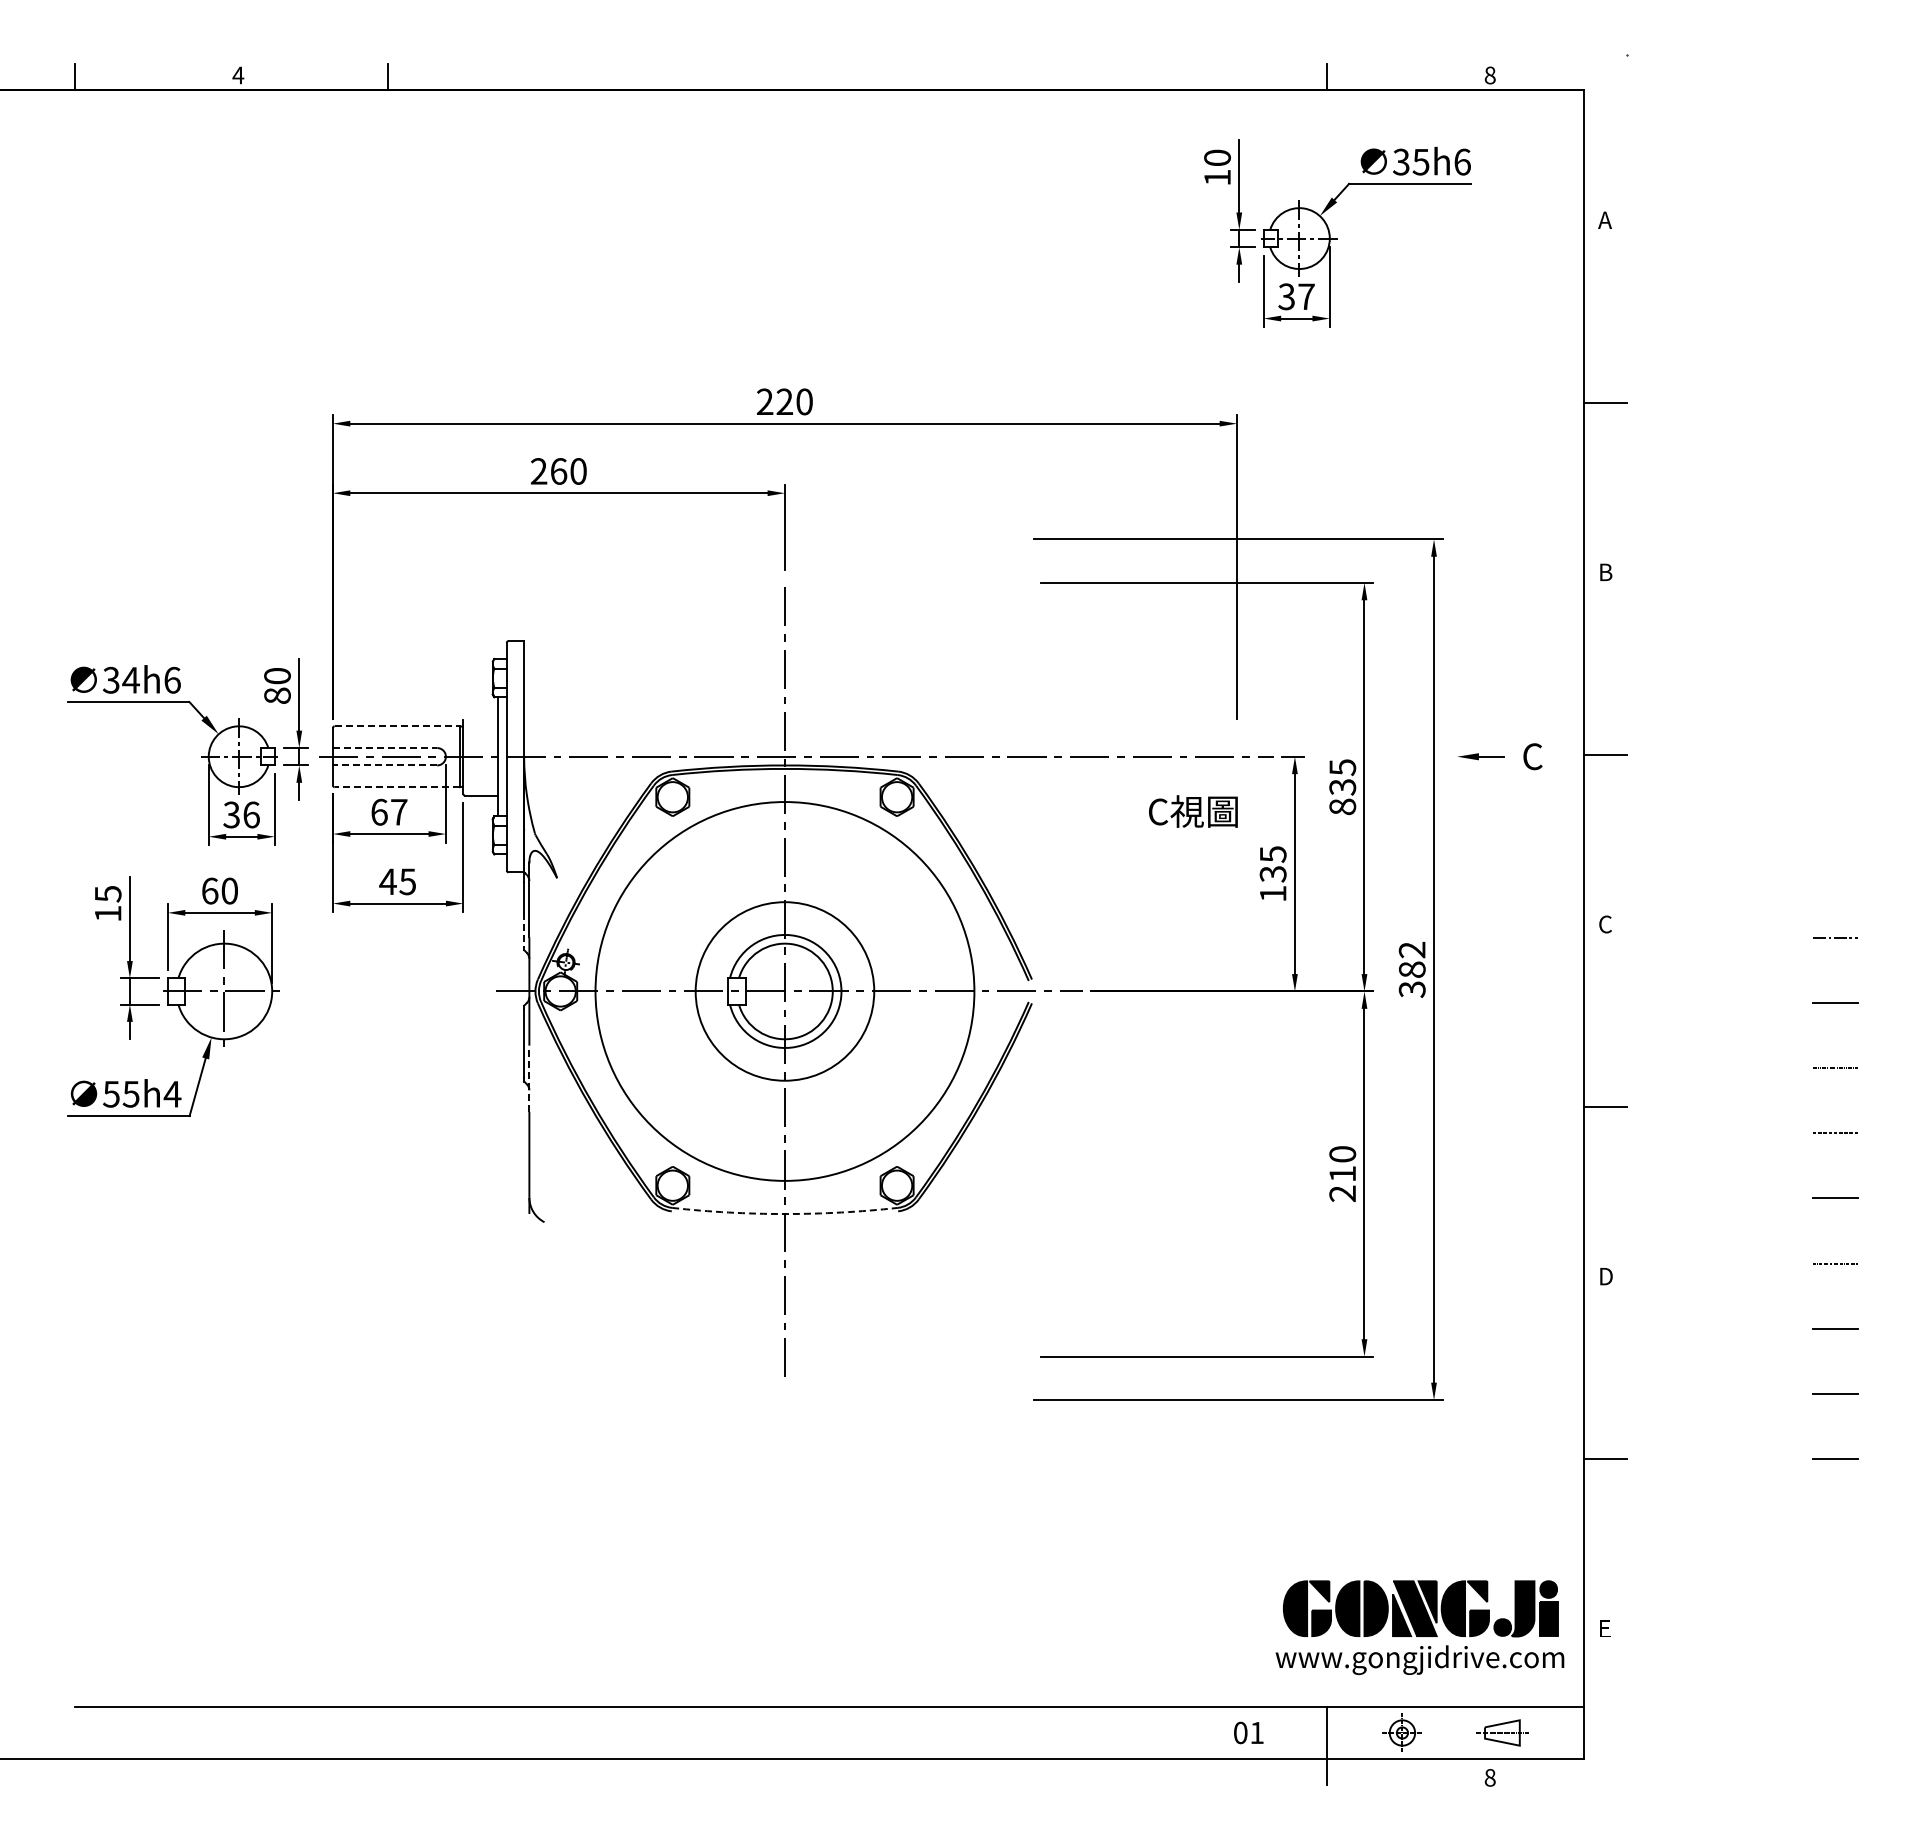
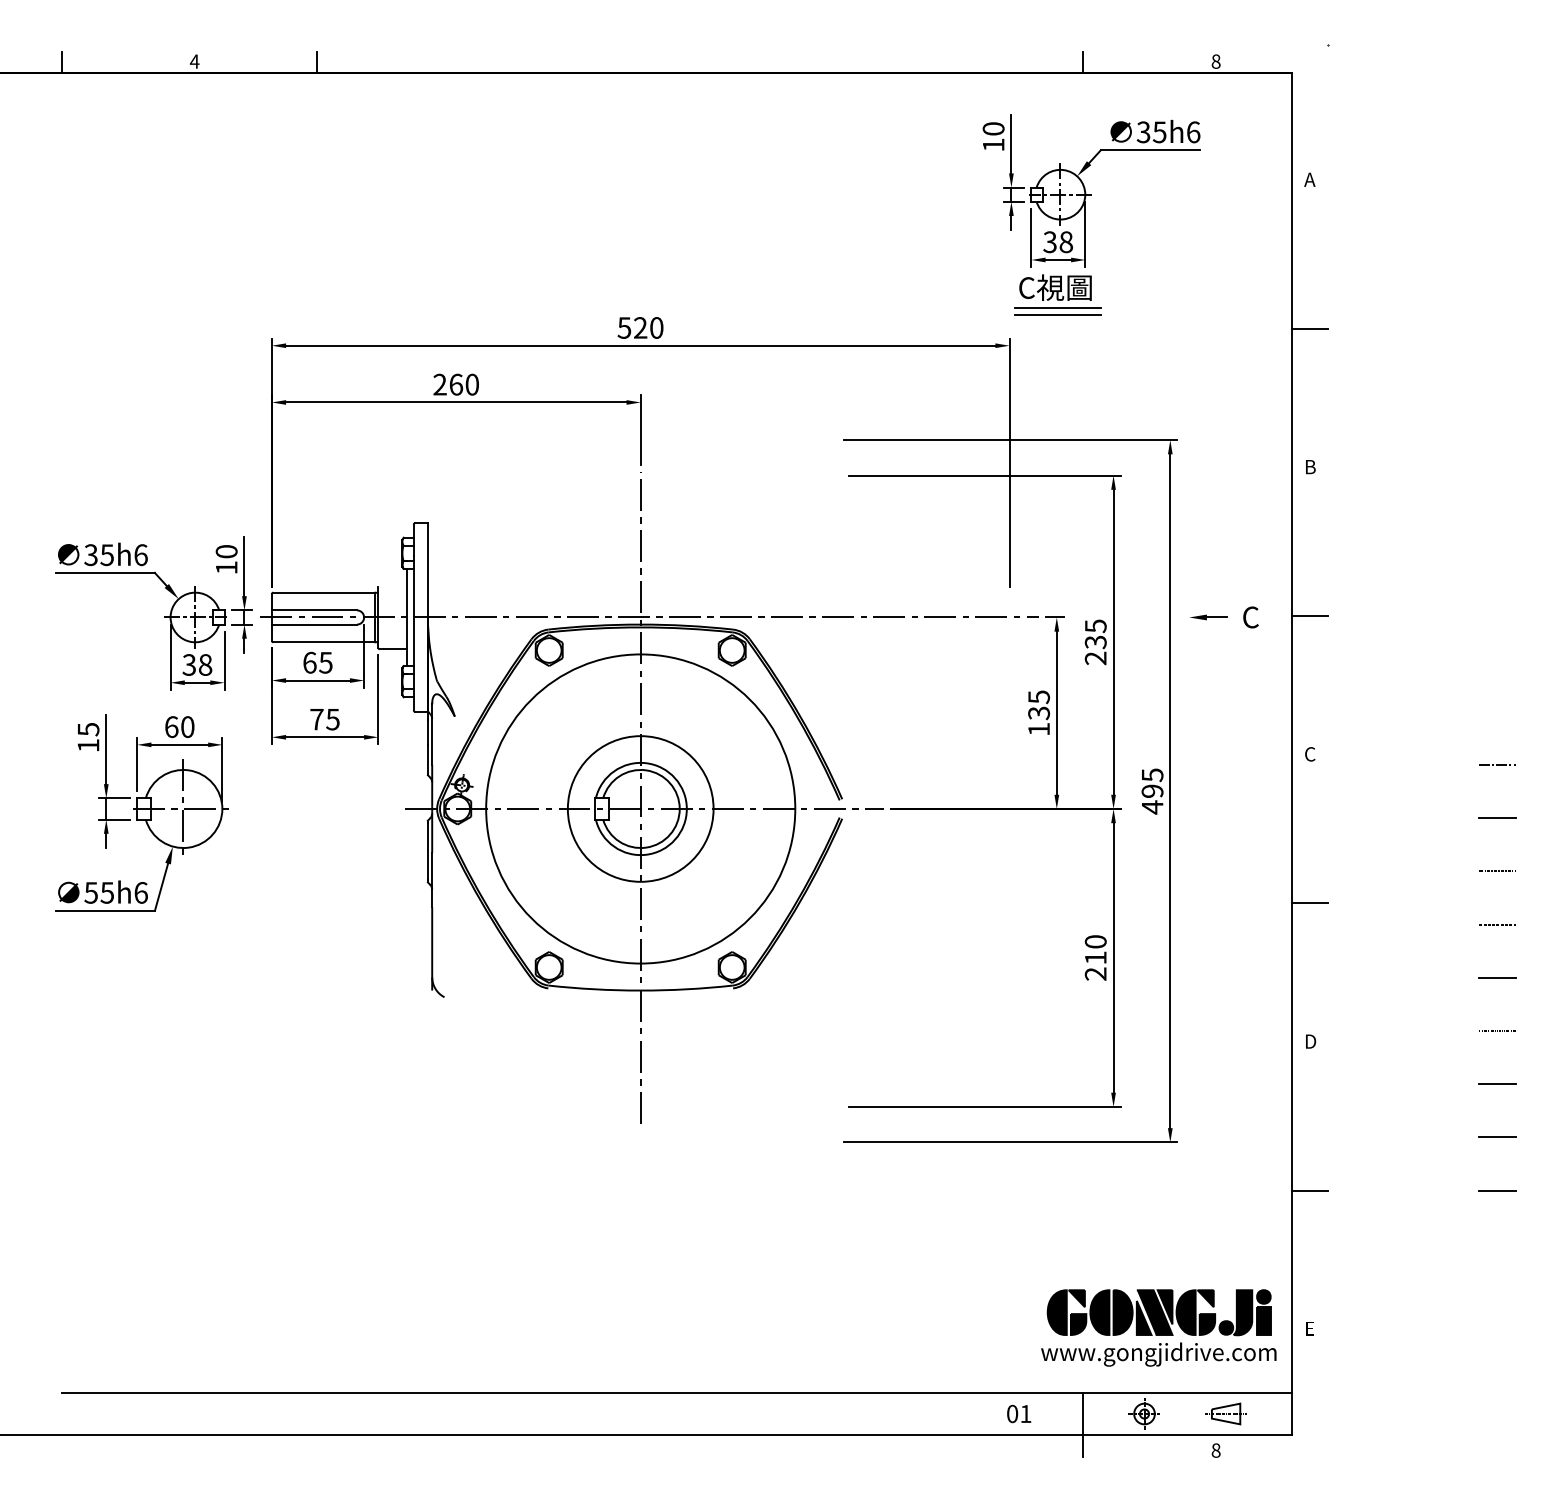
text: (1306, 296) -> (1066, 241), 37 -> 38
line: (1296, 377) -> (1058, 308), added
line: (1296, 386) -> (1058, 315), added
text: (764, 401) -> (624, 327), 220 -> 520
text: (130, 680) -> (106, 555), 34h6 -> 35h6
text: (277, 695) -> (226, 567), 80 -> 10
line: (397, 726) -> (324, 592), dashed -> solid
line: (385, 748) -> (314, 610), dashed -> solid
line: (384, 765) -> (313, 624), dashed -> solid
line: (397, 787) -> (324, 642), dashed -> solid
text: (1342, 806) -> (1095, 658), 835 -> 235
text: (1193, 811) -> (1055, 287), moved
text: (398, 812) -> (325, 662), 67 -> 65
text: (251, 814) -> (205, 664), 36 -> 38
text: (387, 881) -> (316, 719), 45 -> 75
line: (524, 931) -> (428, 760), dashed -> solid
text: (1411, 969) -> (1151, 791), 382 -> 495
line: (529, 1078) -> (432, 880), dashed -> solid
text: (172, 1093) -> (141, 892), 55h4 -> 55h6
arc: (784, 1214) -> (640, 990), dashed -> solid

